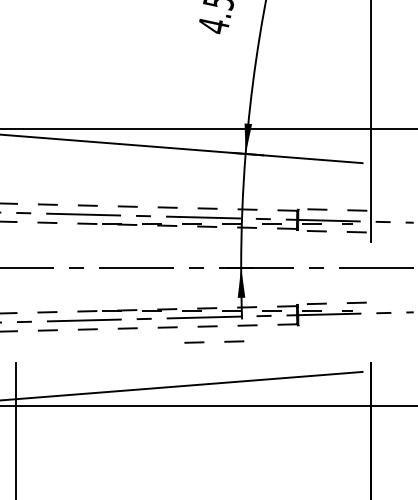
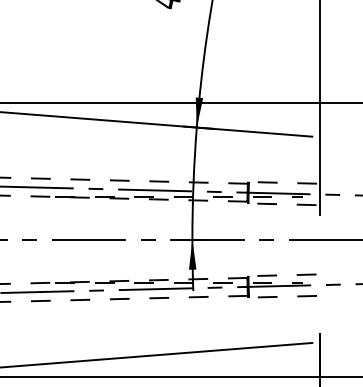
line: (204, 341) -> (277, 296), moved

